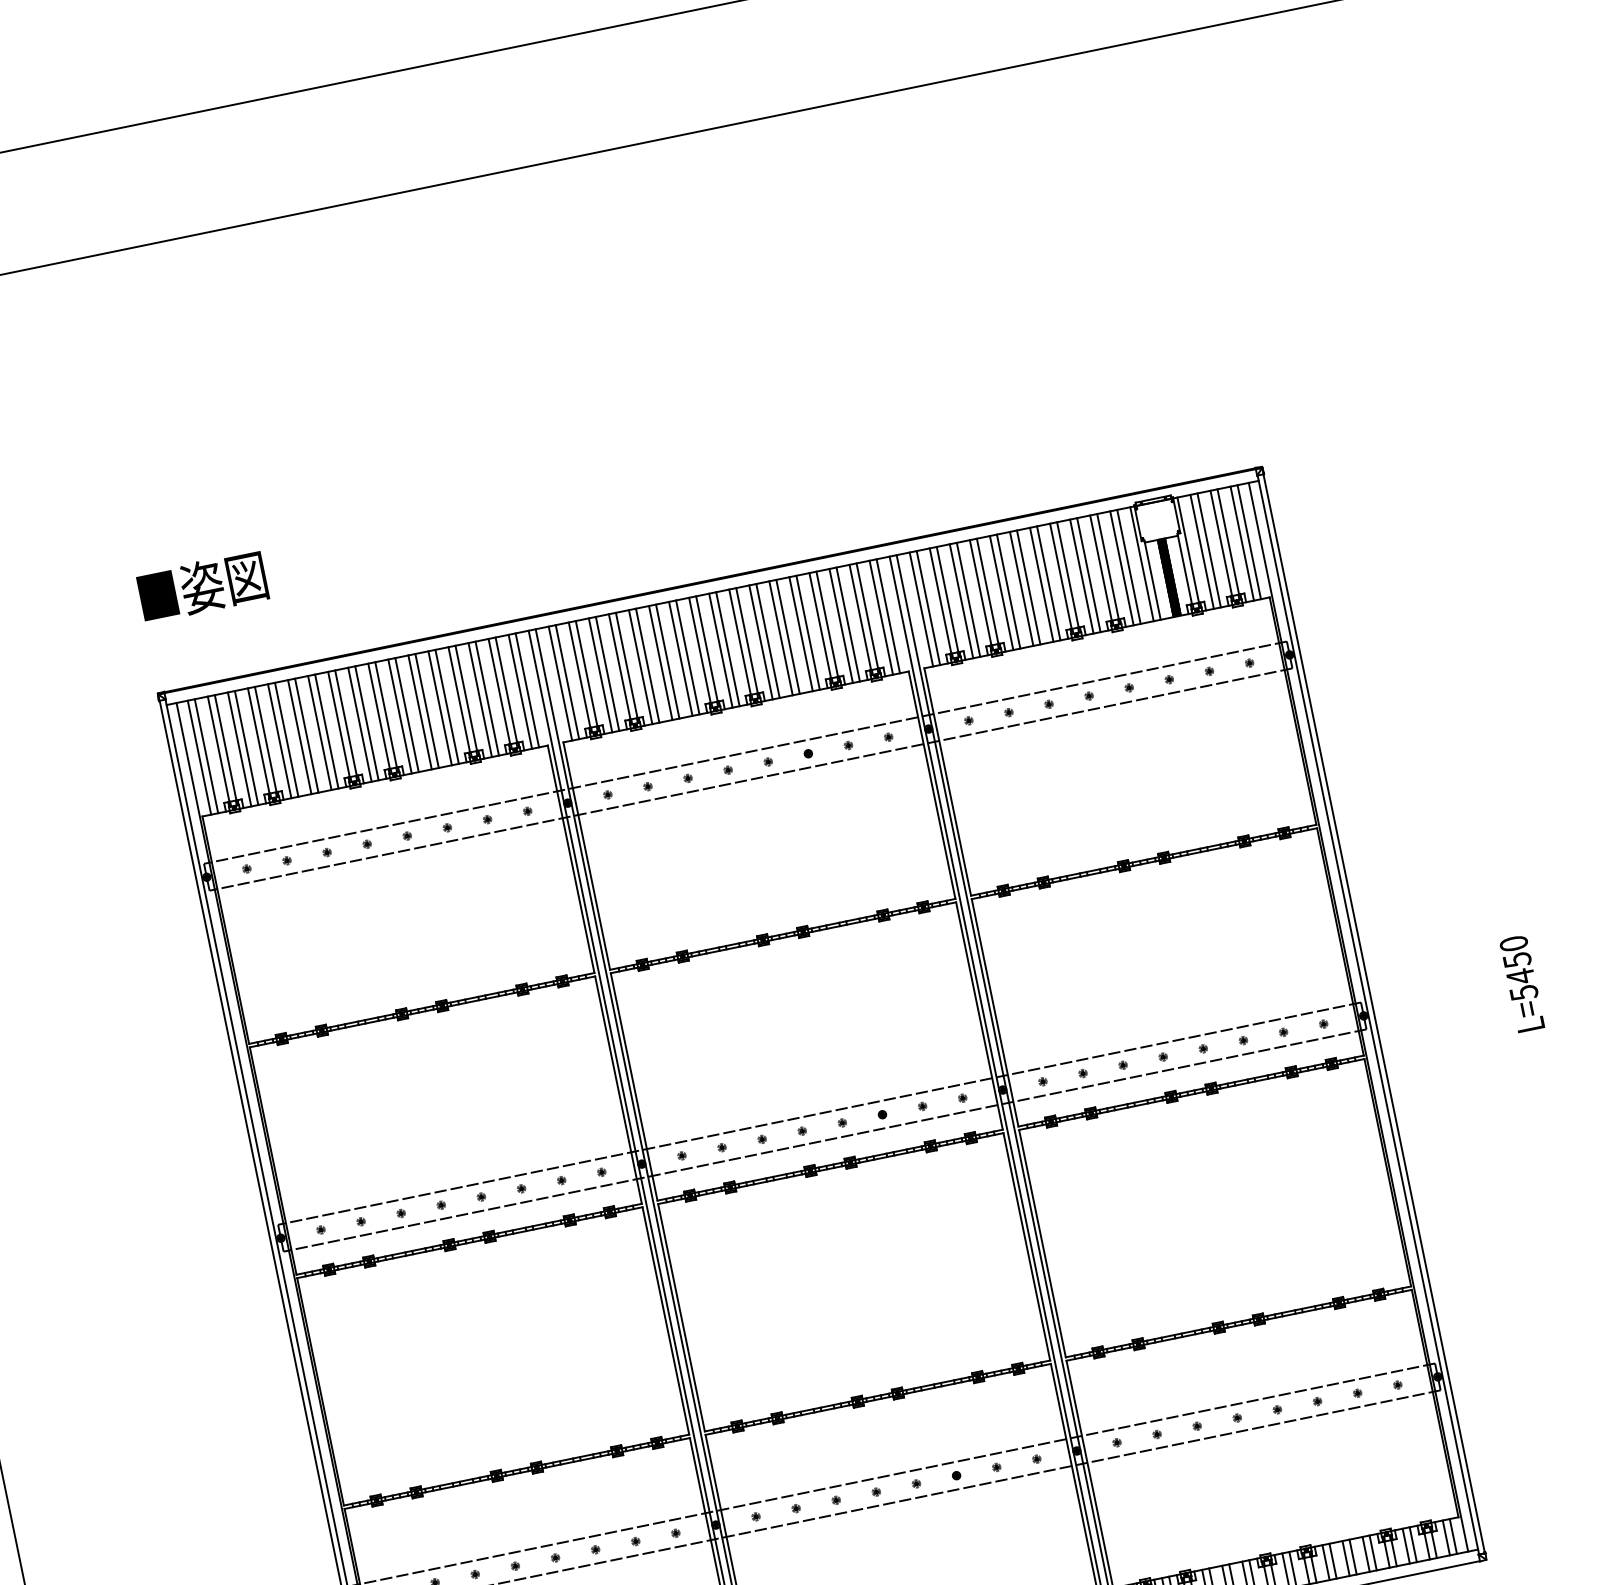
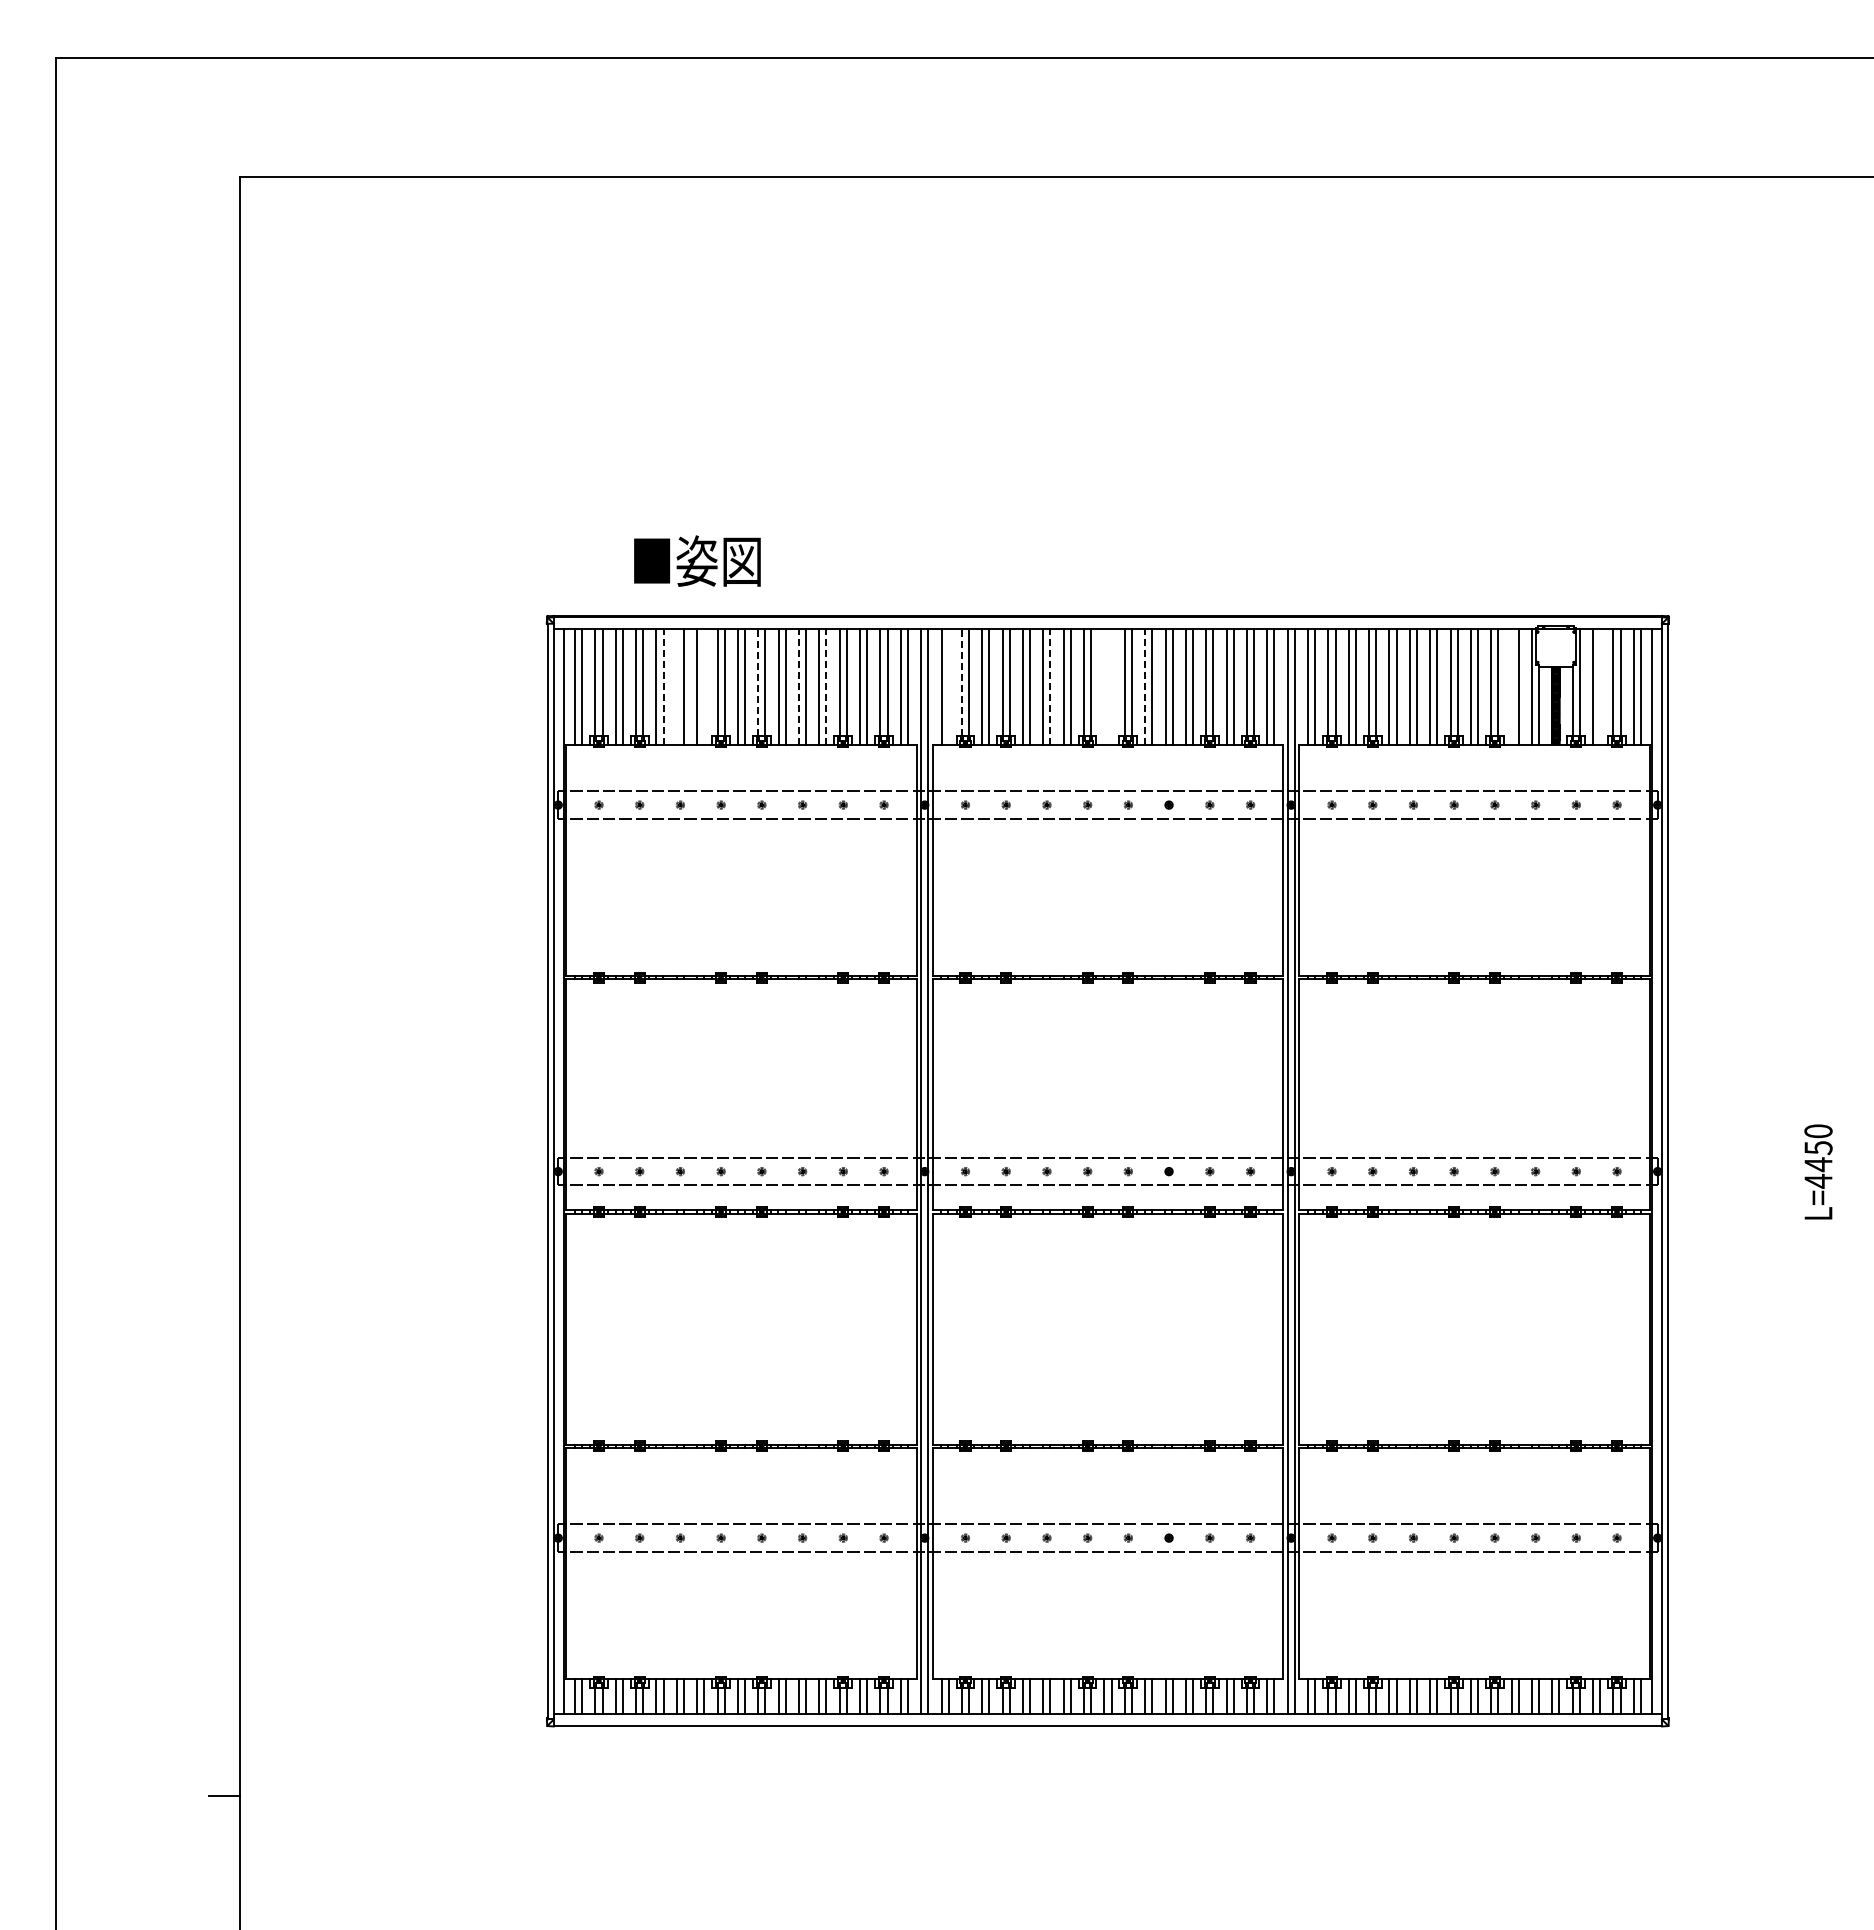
line: (1209, 550) -> (1600, 687), removed
line: (1121, 568) -> (1511, 687), removed
text: (202, 585) -> (697, 560), moved
line: (761, 642) -> (1145, 687), solid -> dashed
line: (727, 649) -> (1111, 687), removed
line: (721, 650) -> (1104, 687), removed
line: (667, 661) -> (1050, 687), solid -> dashed
line: (579, 674) -> (961, 682), solid -> dashed
line: (567, 682) -> (948, 687), removed
line: (447, 707) -> (826, 687), solid -> dashed
line: (419, 712) -> (798, 687), solid -> dashed
line: (379, 716) -> (758, 682), solid -> dashed
line: (327, 731) -> (704, 687), removed
line: (299, 737) -> (676, 687), removed
line: (286, 740) -> (663, 687), solid -> dashed
text: (1523, 992) -> (1818, 1180), L=5450 -> L=4450

